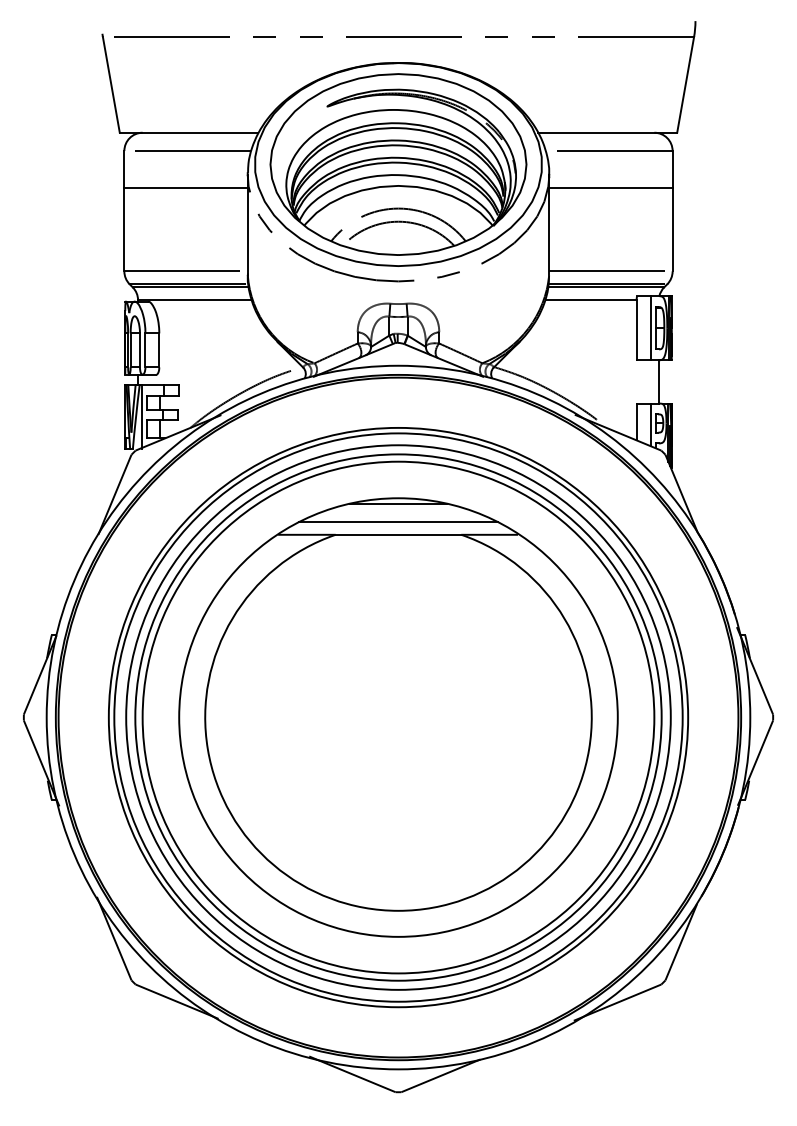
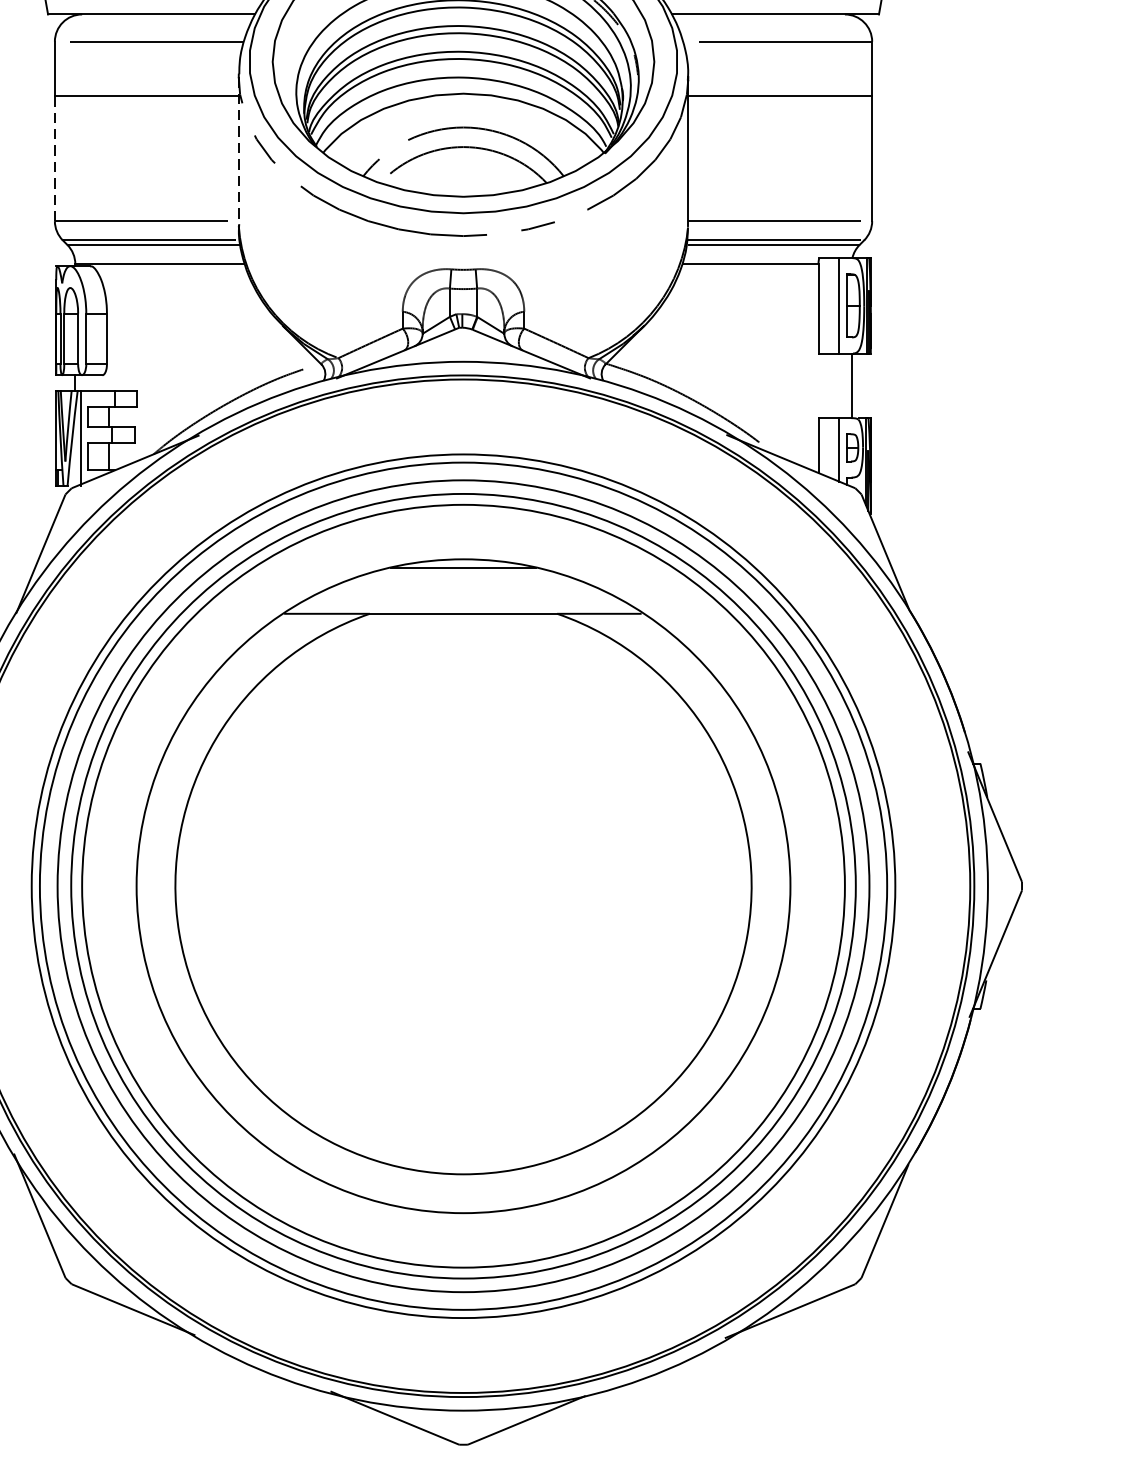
line: (247, 224) -> (238, 151), solid -> dashed
line: (124, 229) -> (55, 158), solid -> dashed
line: (398, 522) -> (463, 595), removed

